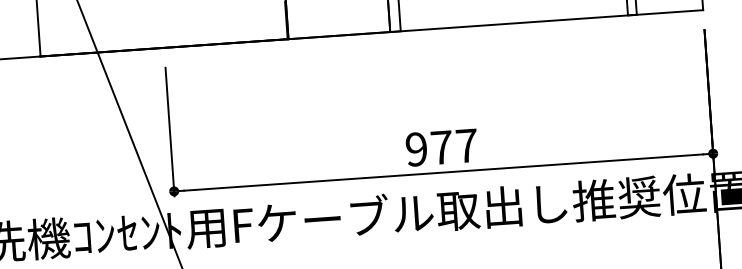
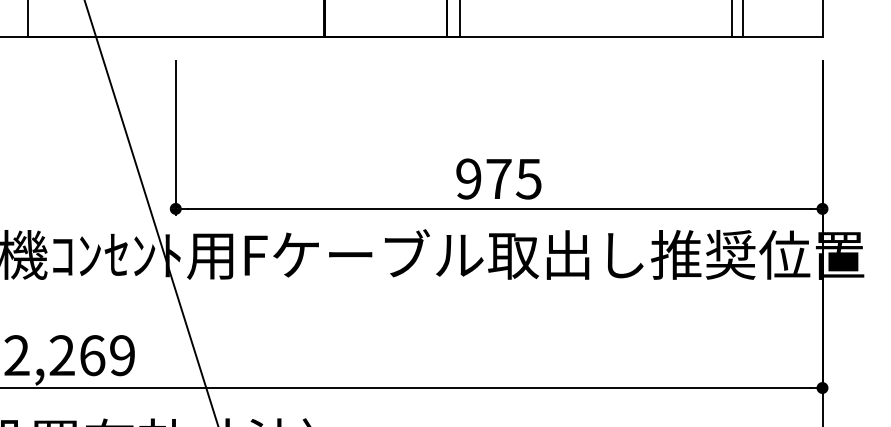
text: (466, 146) -> (528, 179), 977 -> 975

